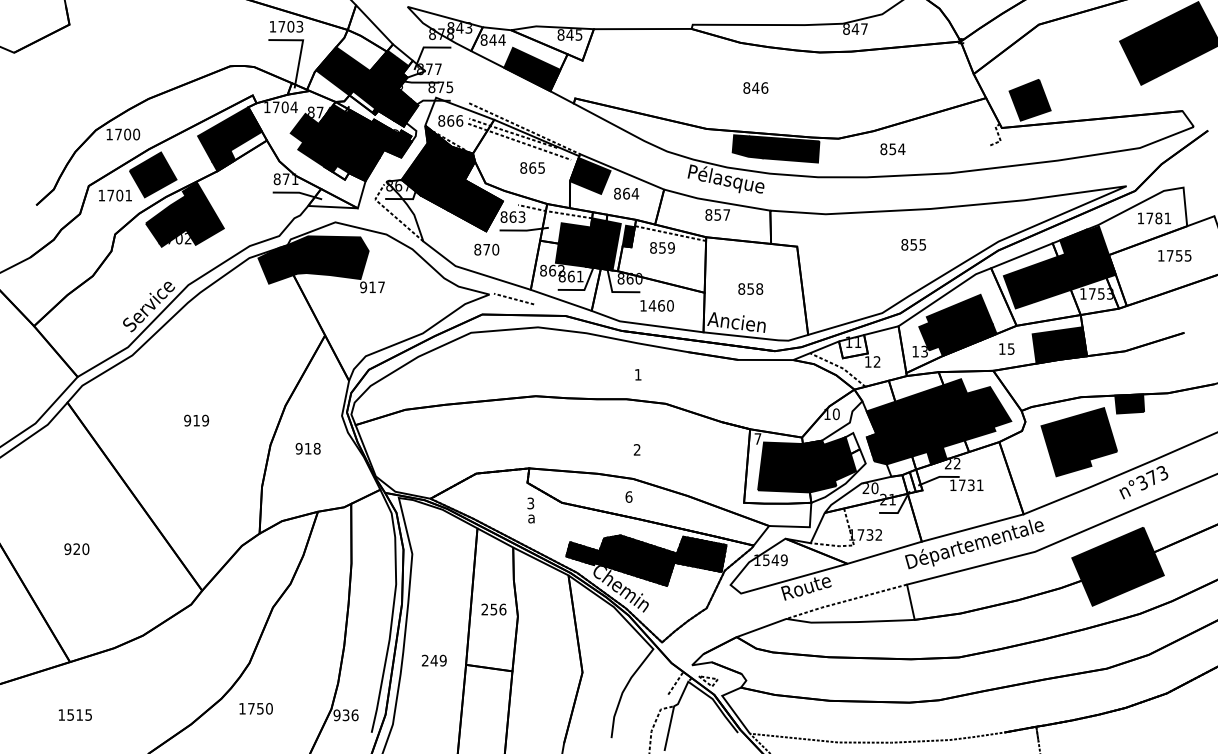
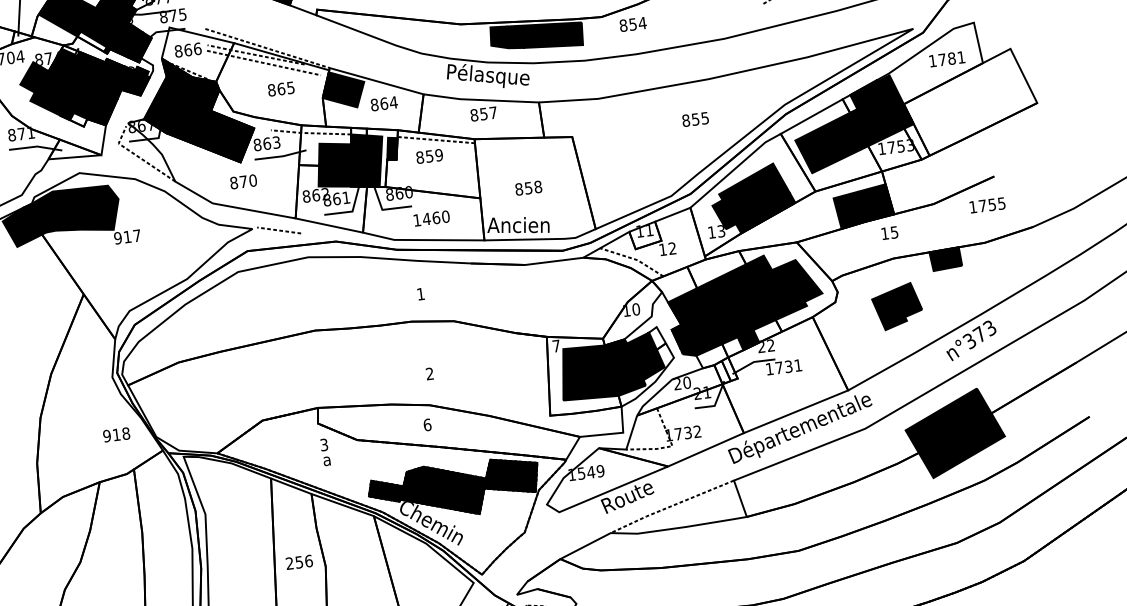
text: (892, 149) -> (632, 24), moved
text: (1174, 255) -> (987, 205), moved
text: (1006, 348) -> (889, 232), moved
part: (1078, 442) -> (896, 306), size x0.6
text: (307, 448) -> (115, 434), moved

